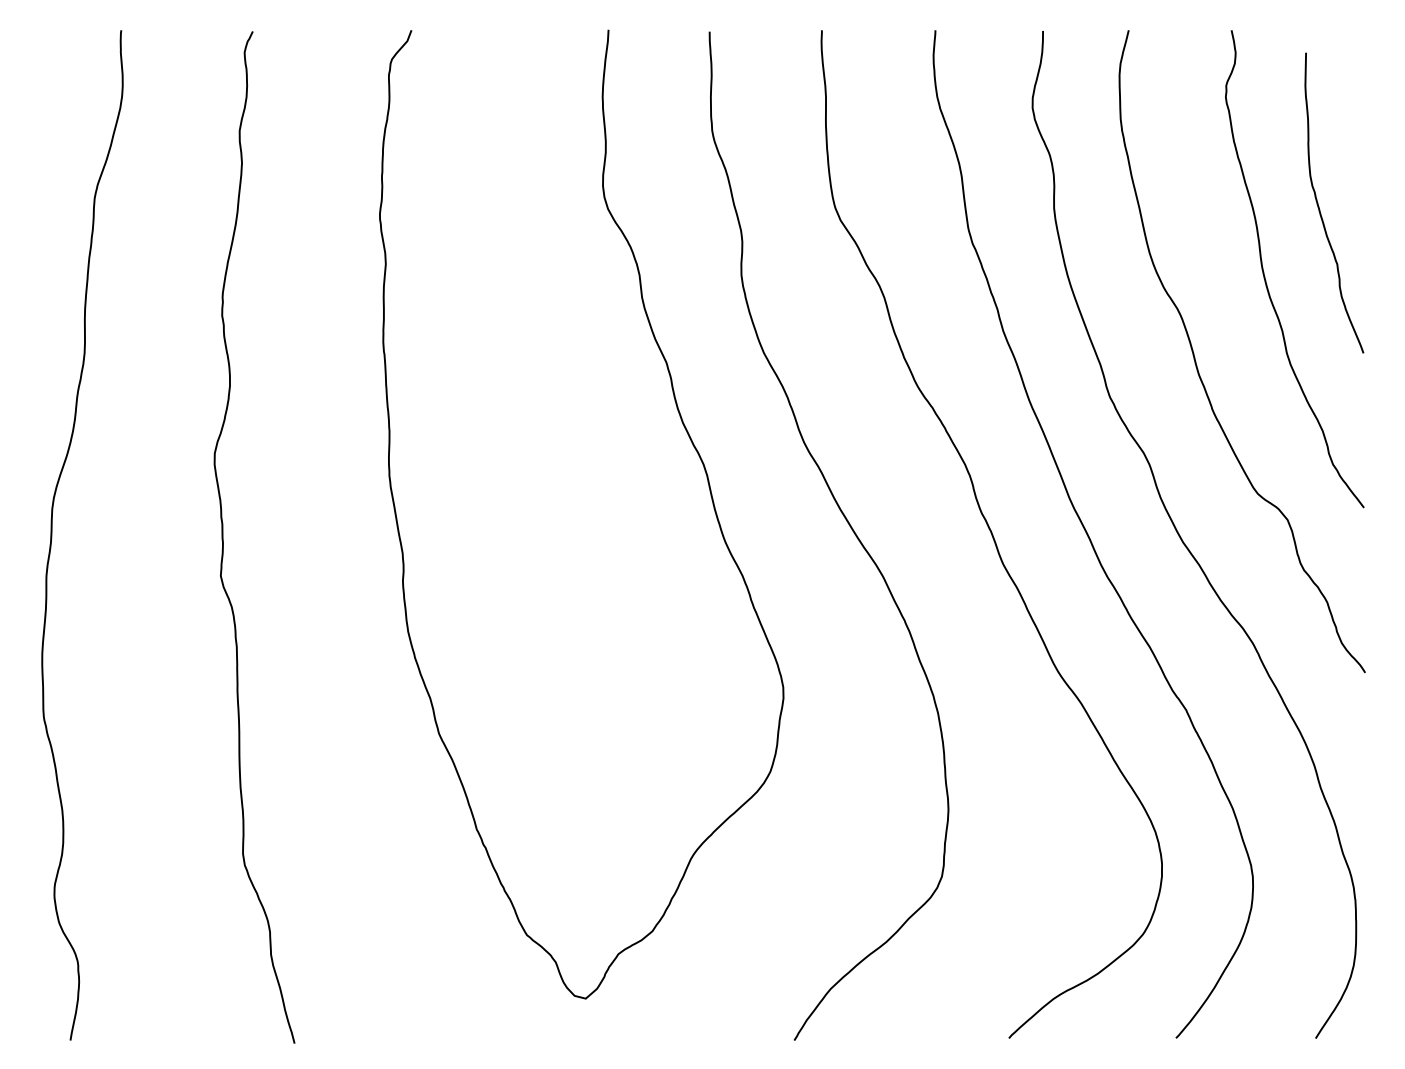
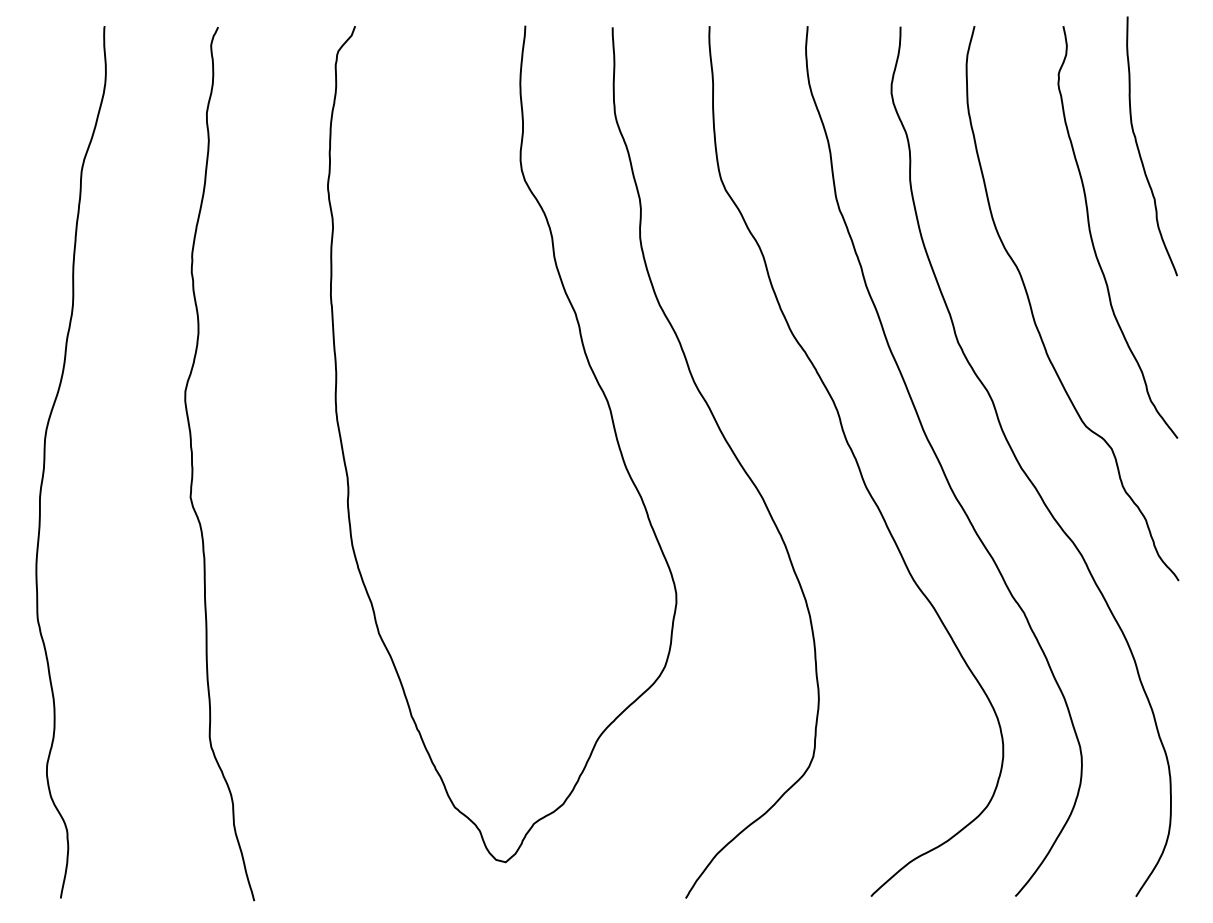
curve: (1319, 206) -> (1139, 149), moved

